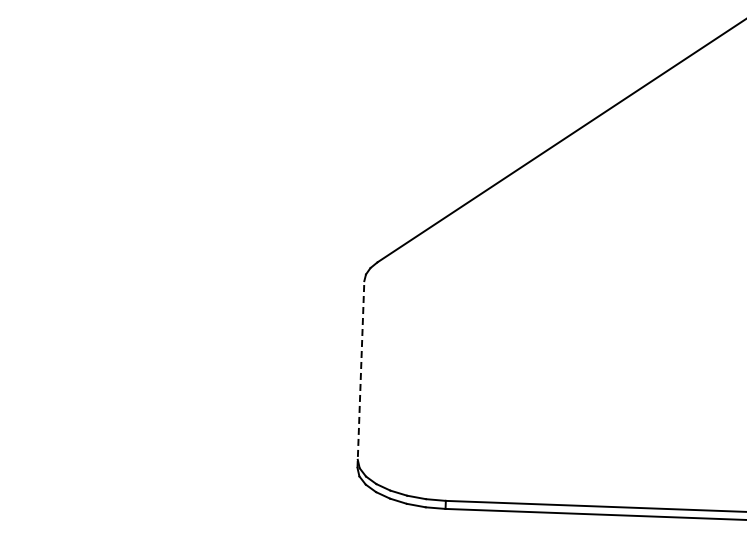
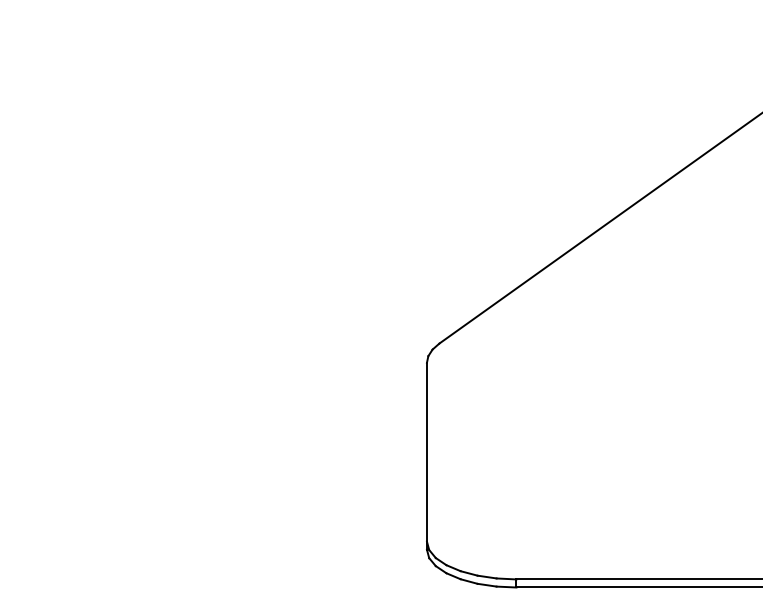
line: (360, 373) -> (426, 455), dashed -> solid

